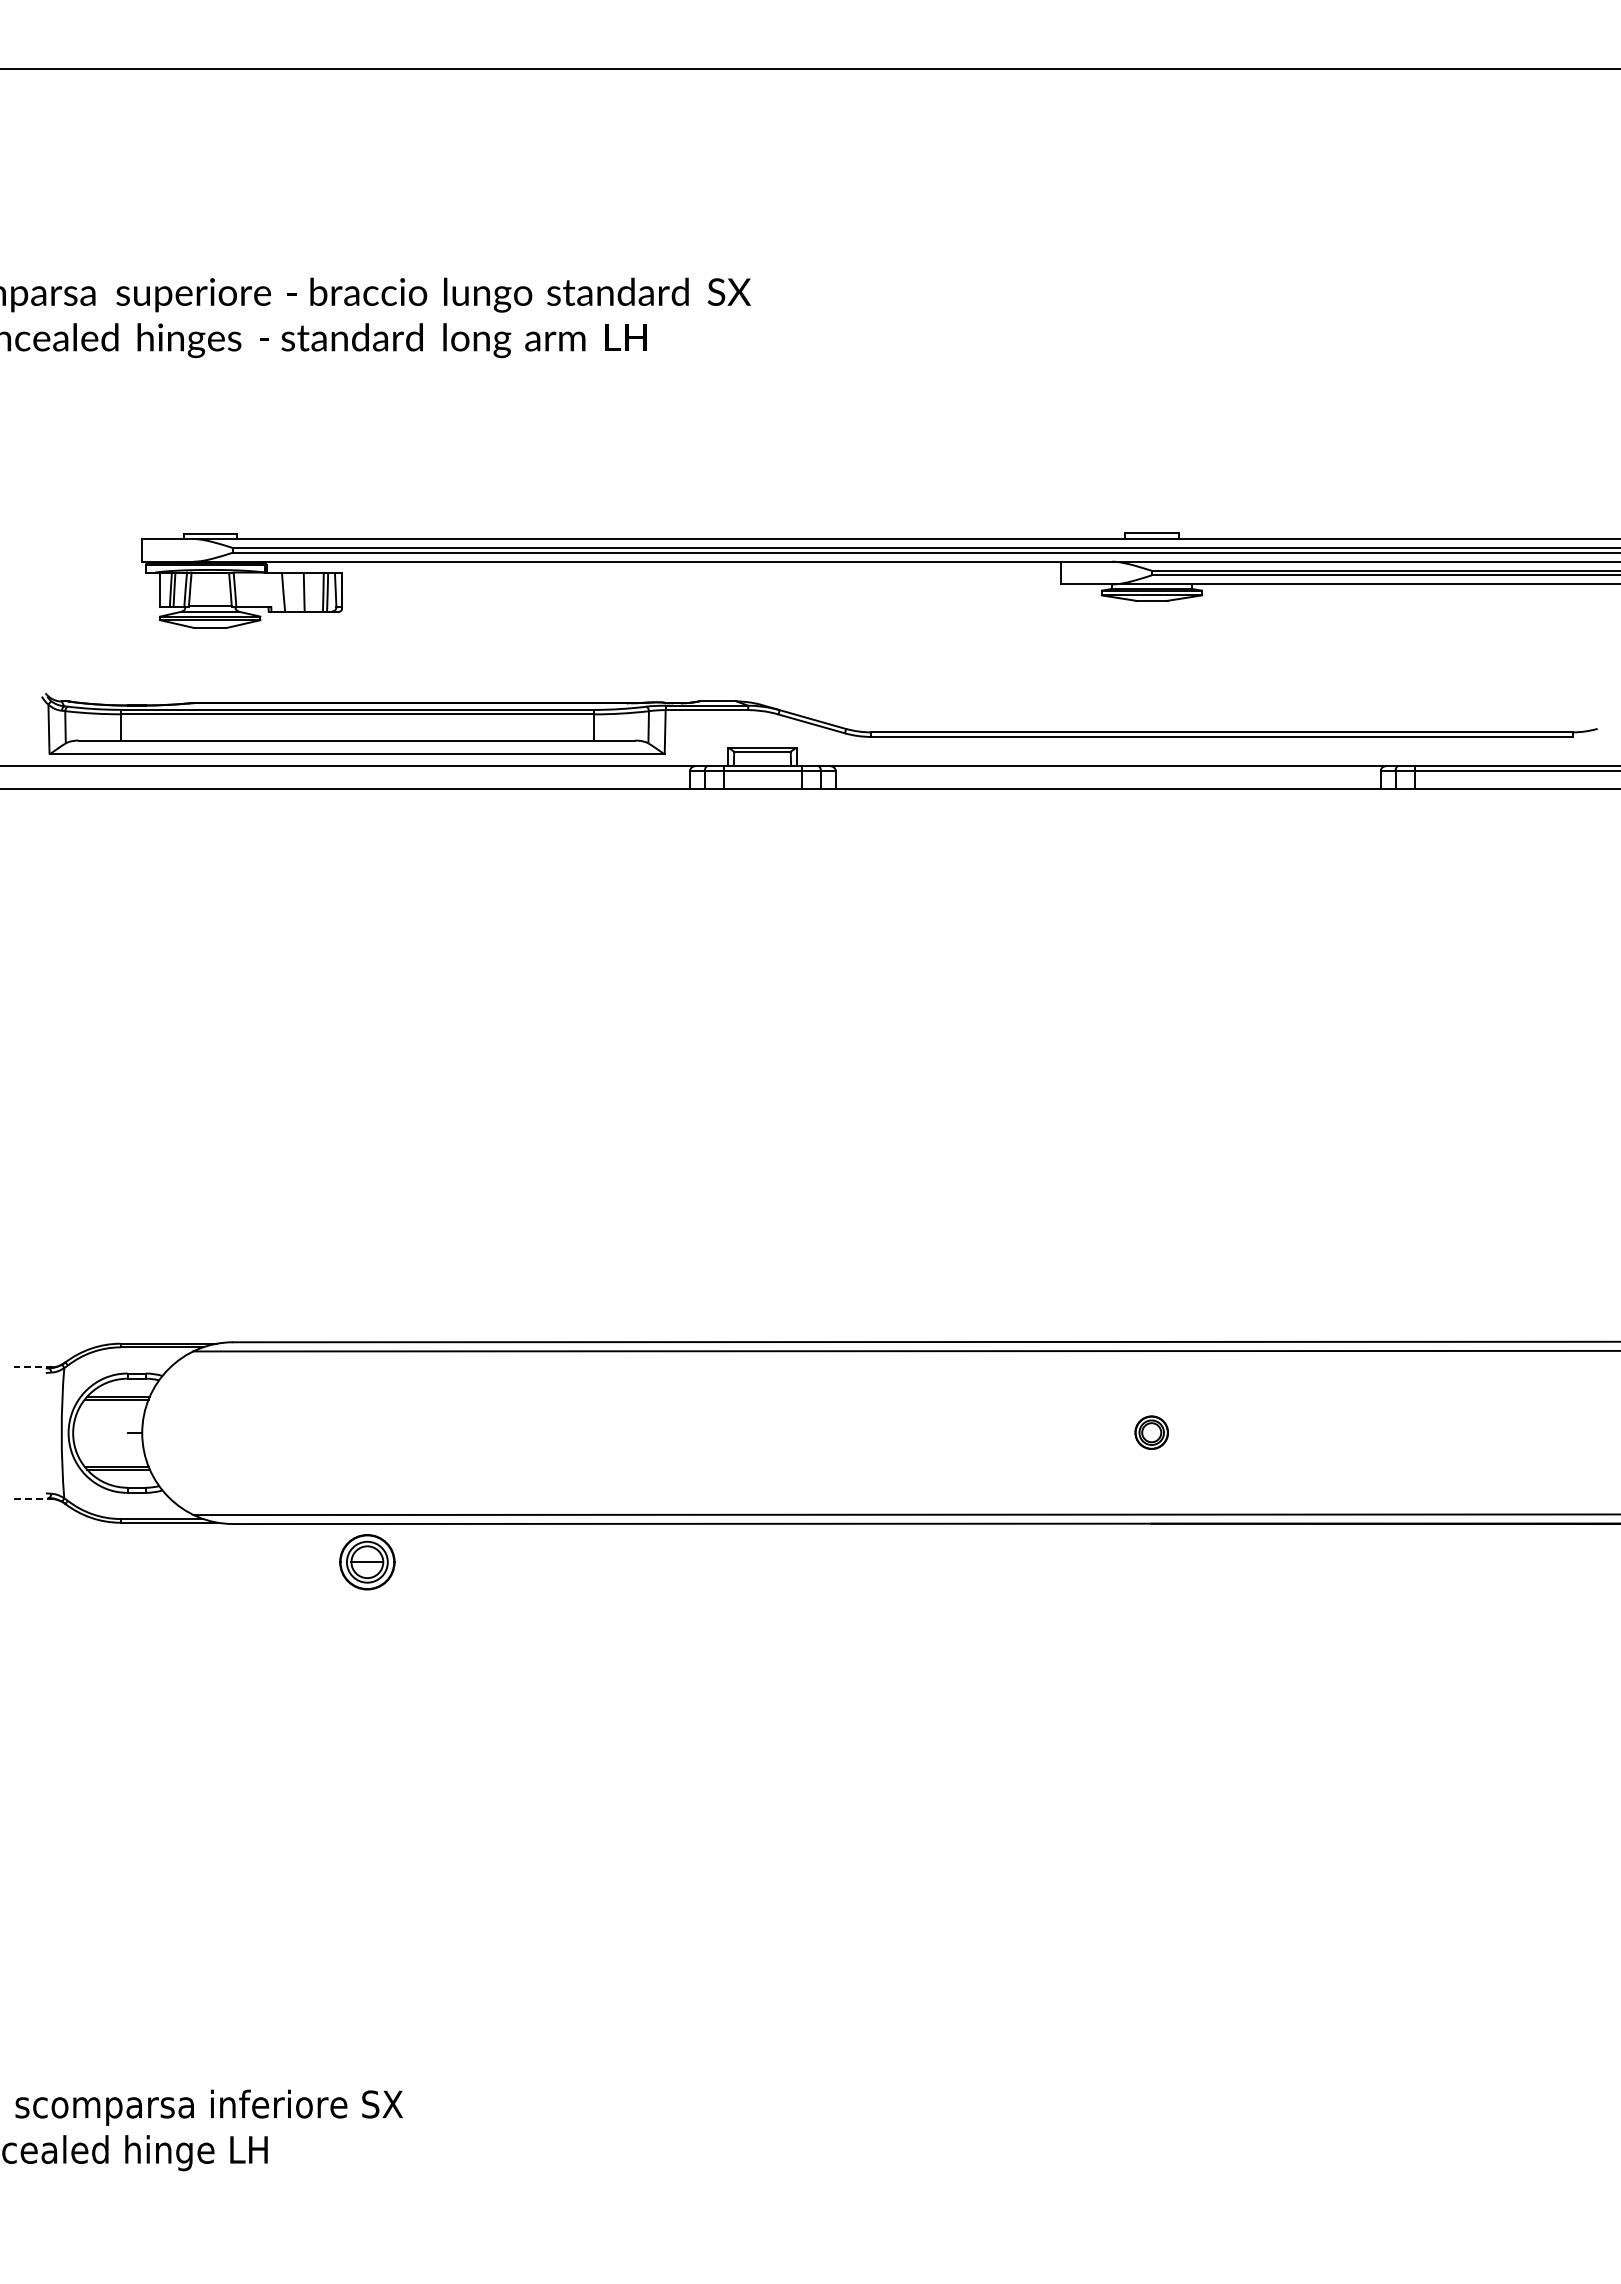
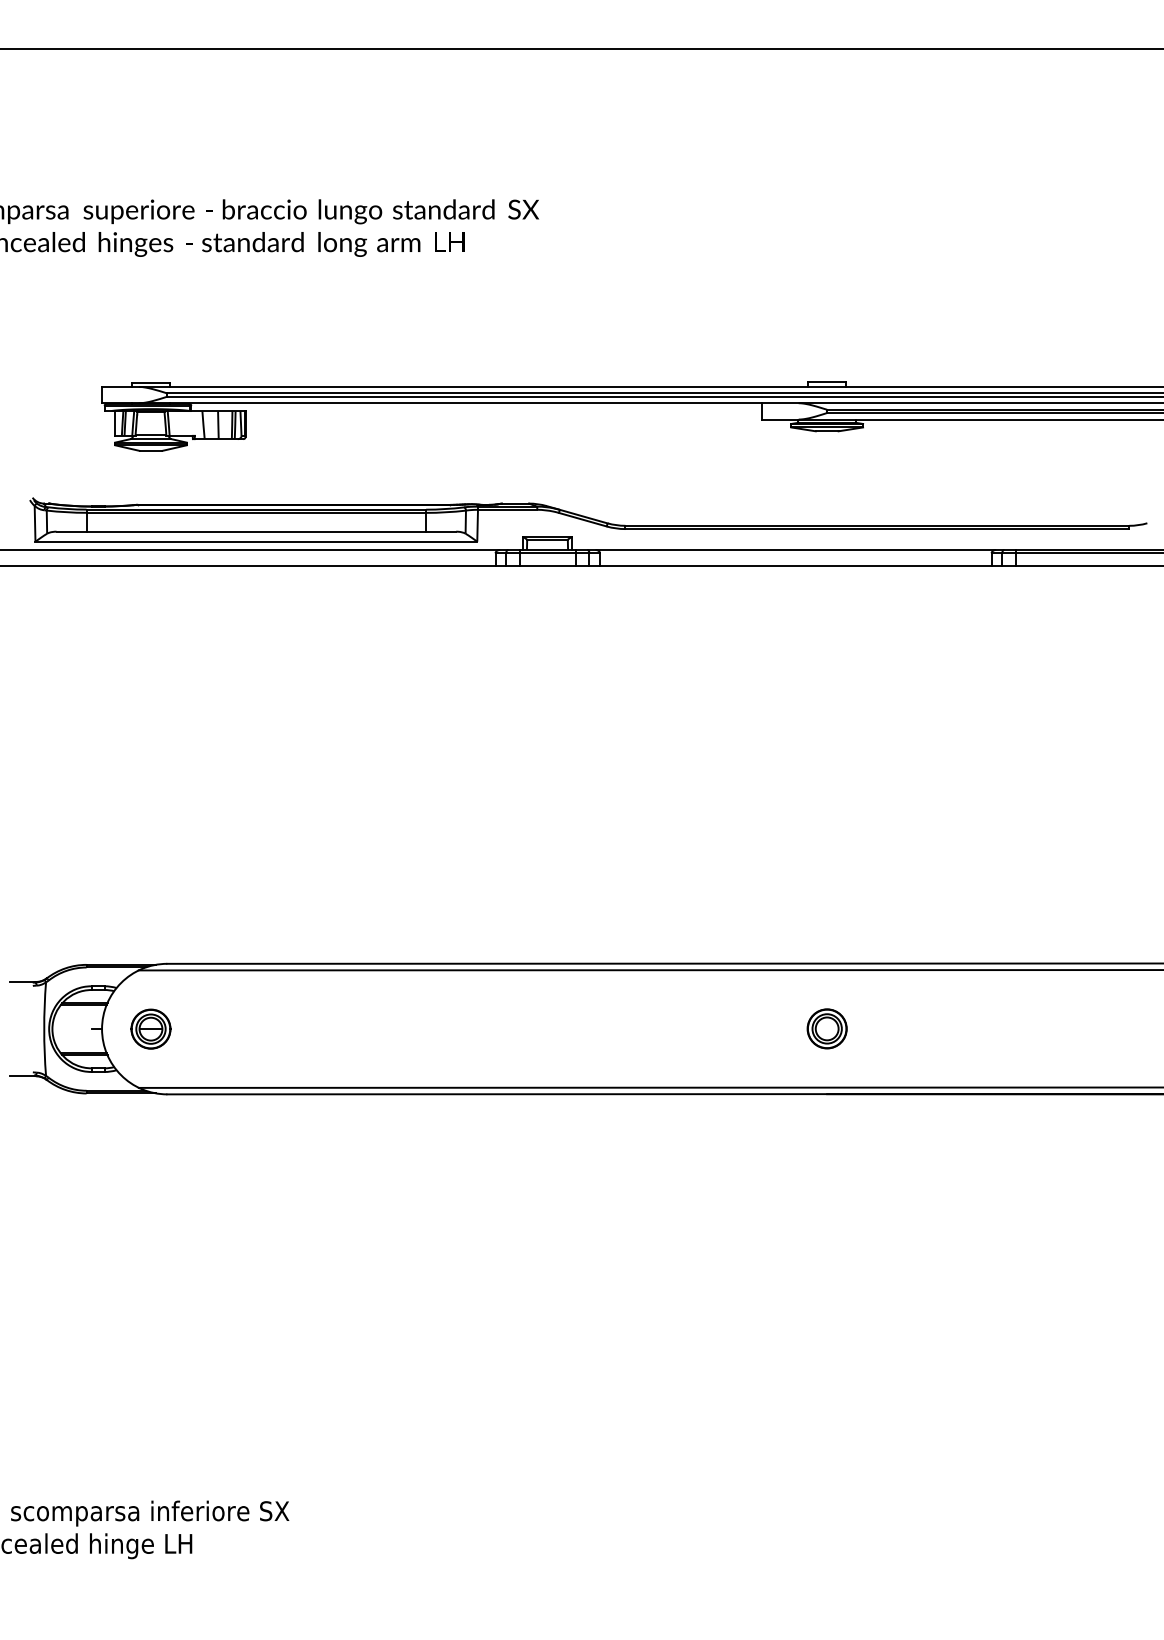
line: (33, 1367) -> (23, 981), dashed -> solid
part: (1151, 1432) -> (826, 1028), size x1.67
line: (33, 1499) -> (23, 1076), dashed -> solid
part: (367, 1562) -> (151, 1029), moved

